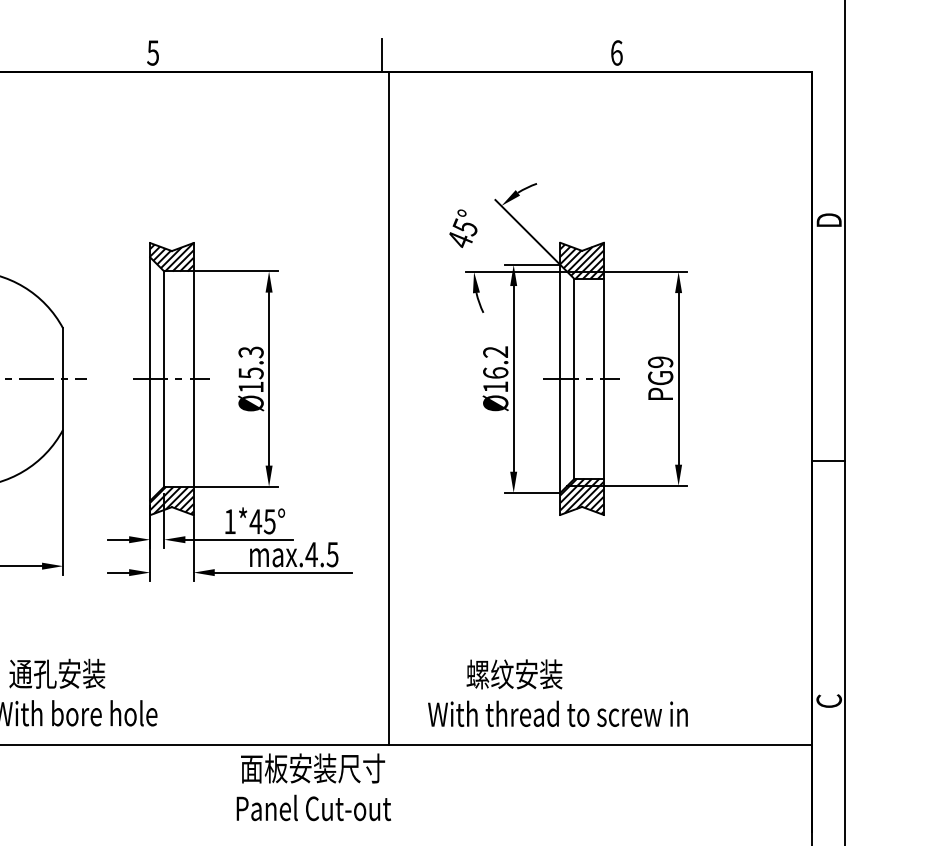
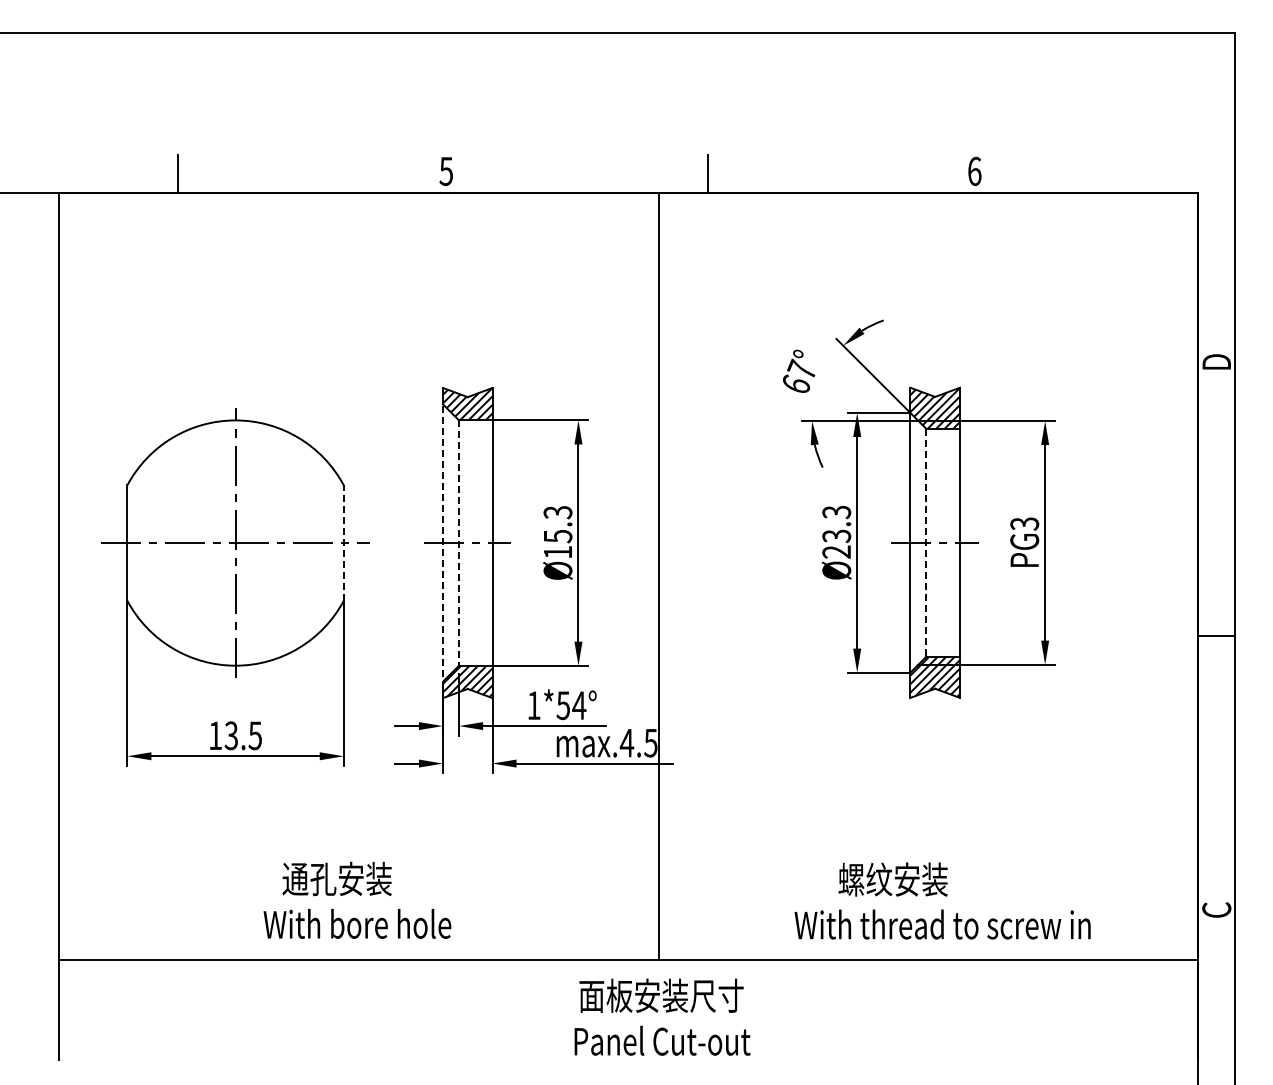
text: (463, 232) -> (799, 375), 45° -> 67°
text: (660, 361) -> (1024, 523), PG9 -> PG3
text: (495, 368) -> (836, 531), Ø16.2 -> Ø23.3
line: (574, 378) -> (926, 542), solid -> dashed
line: (62, 379) -> (343, 543), solid -> dashed
line: (164, 379) -> (459, 543), solid -> dashed
line: (150, 382) -> (443, 546), solid -> dashed
line: (389, 407) -> (659, 575), moved
text: (262, 521) -> (571, 705), 1*45° -> 1*54°
text: (557, 692) -> (942, 900), moved
text: (313, 786) -> (662, 1016), moved

